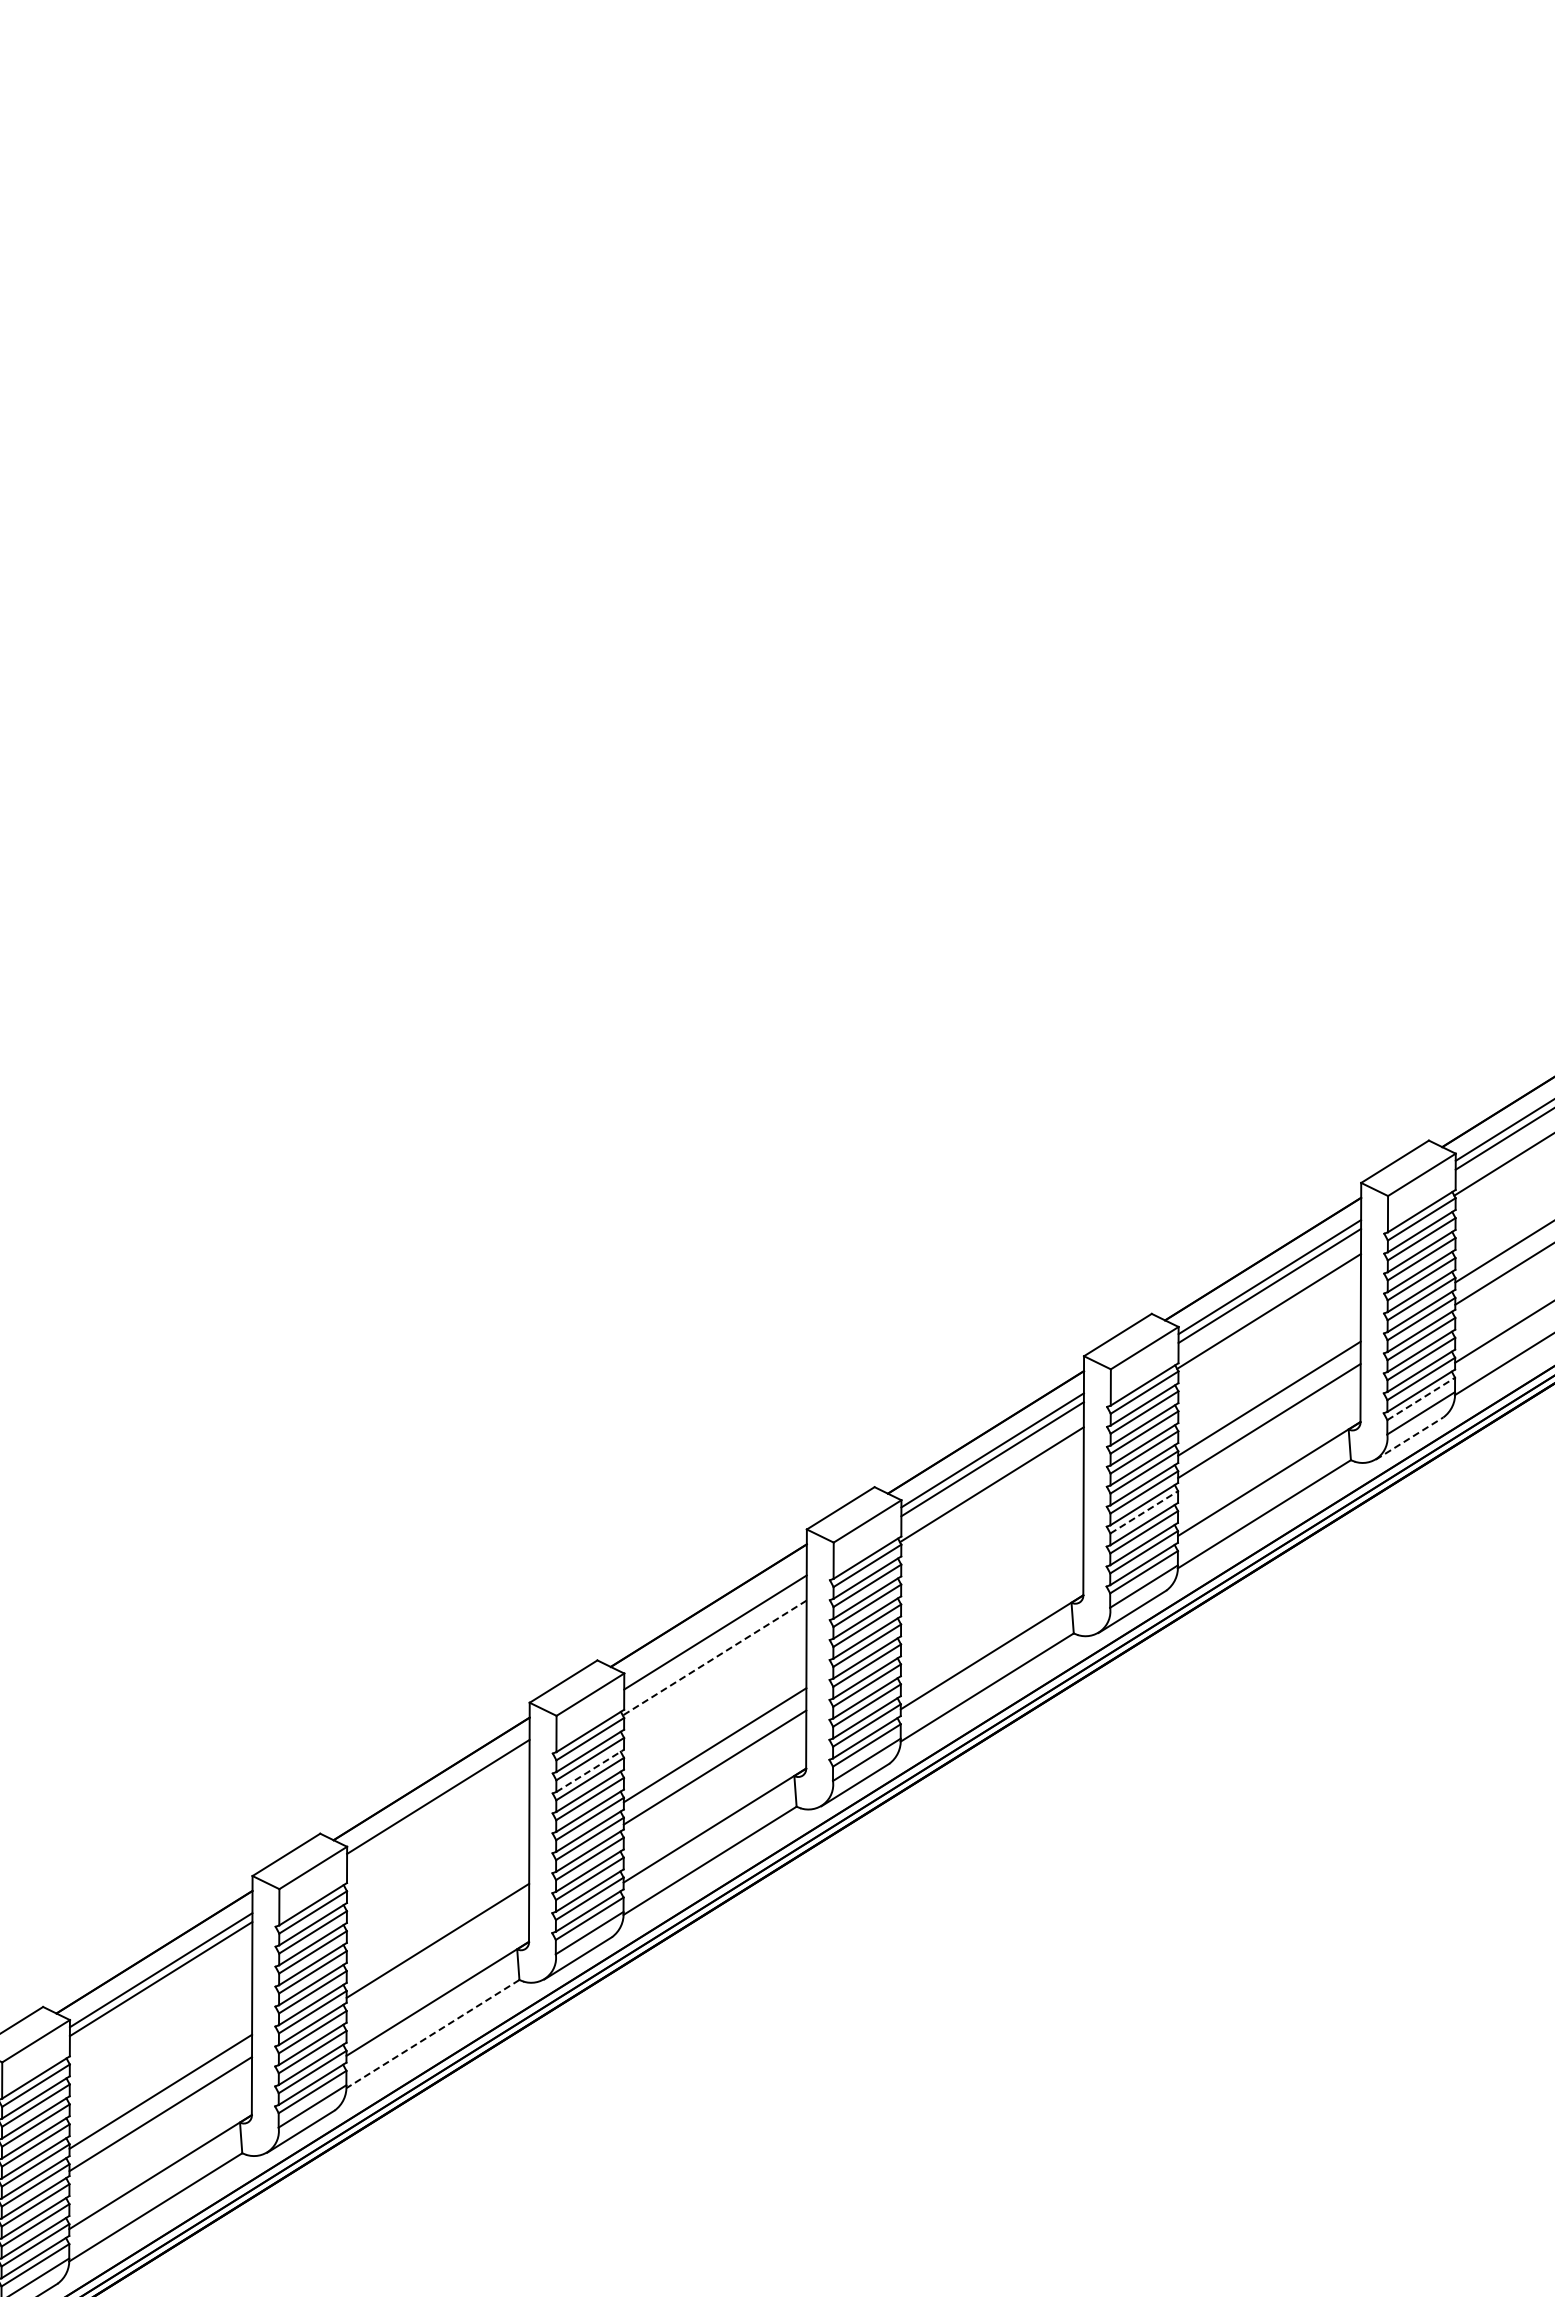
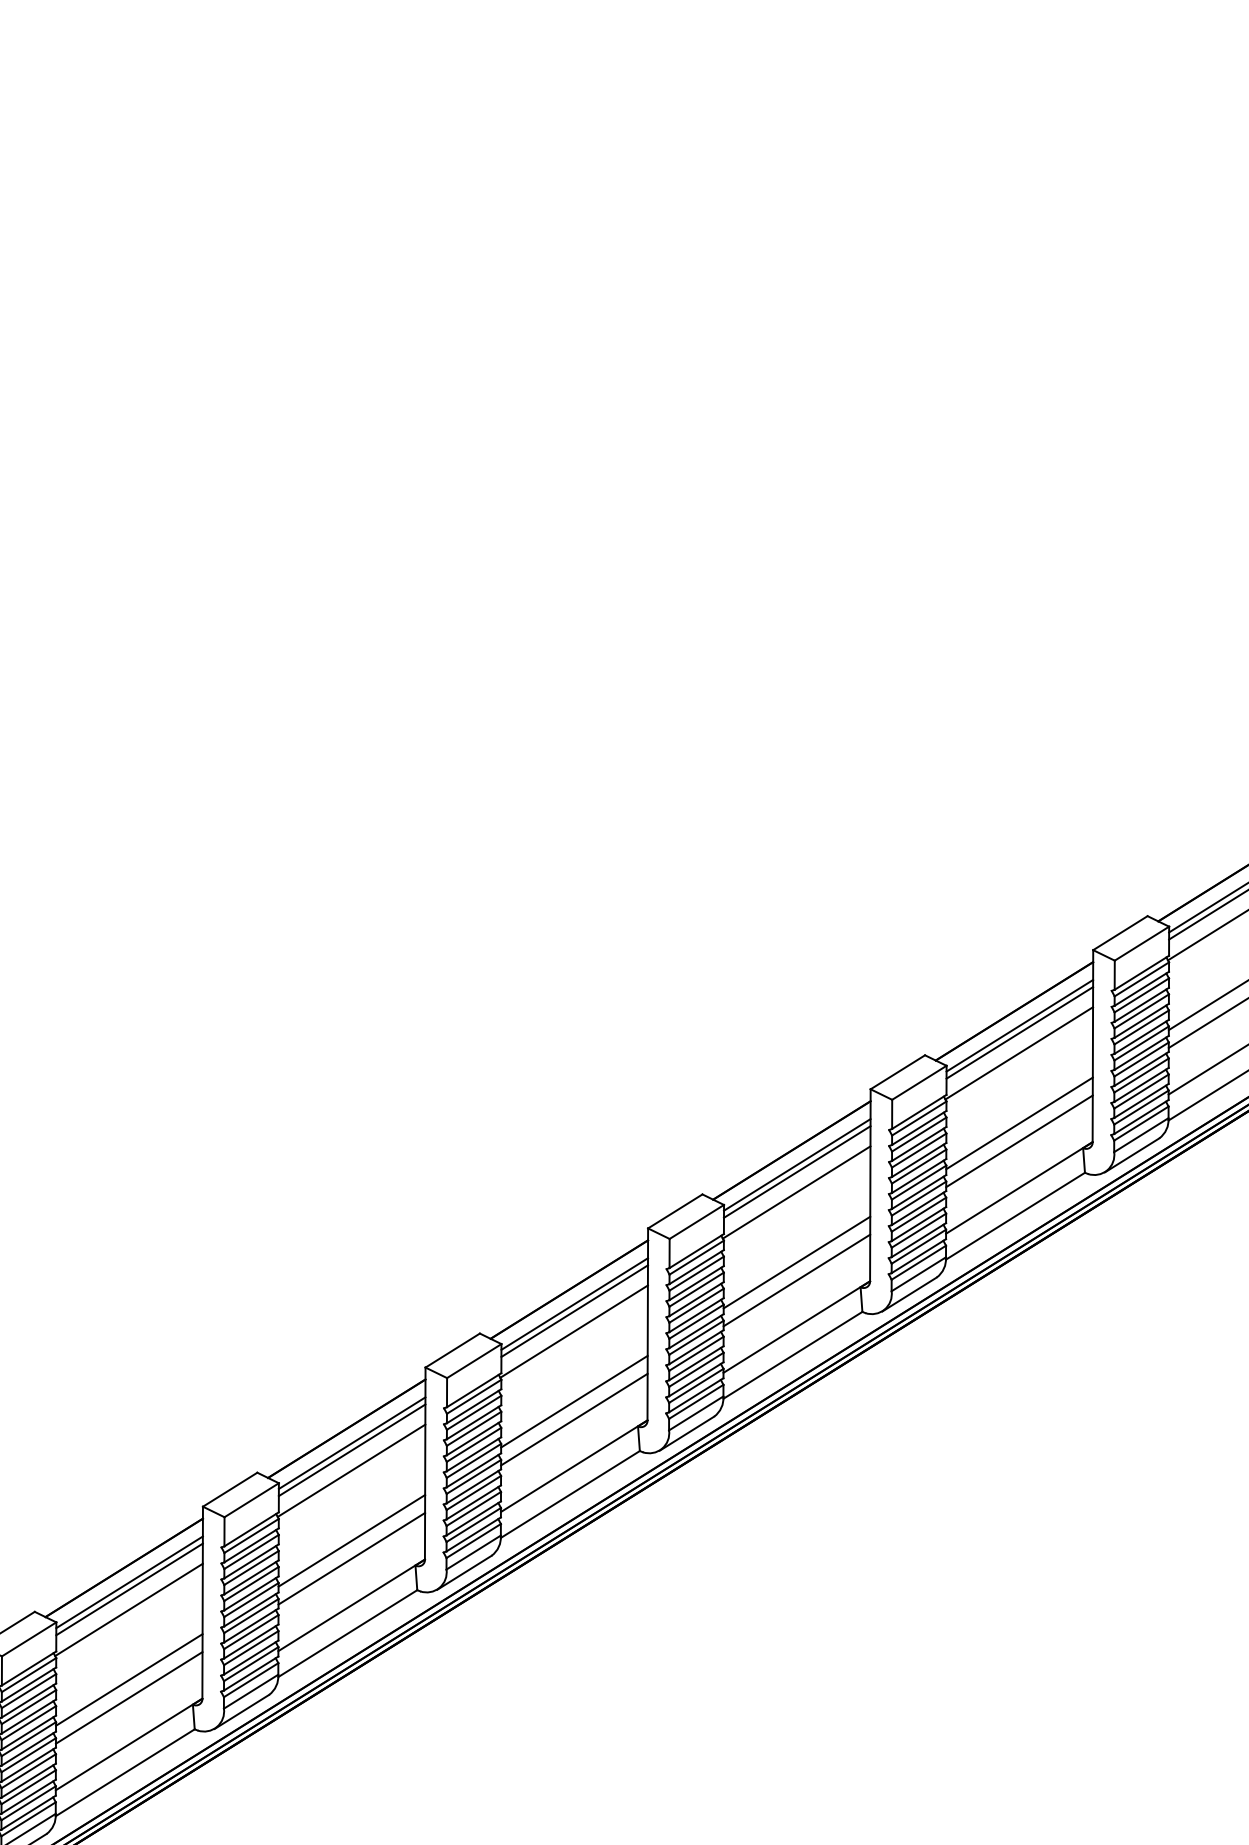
line: (1421, 1398) -> (1141, 1123), dashed -> solid
line: (1409, 1438) -> (1131, 1155), dashed -> solid
line: (1144, 1512) -> (919, 1214), dashed -> solid
line: (992, 1571) -> (797, 1262), added
line: (991, 1594) -> (796, 1280), added
line: (715, 1623) -> (574, 1303), added
line: (714, 1658) -> (573, 1332), dashed -> solid
line: (590, 1770) -> (474, 1421), dashed -> solid
line: (438, 1805) -> (352, 1450), added
line: (437, 1830) -> (351, 1470), added
line: (437, 1918) -> (351, 1540), added
line: (160, 2004) -> (129, 1609), added
line: (432, 2034) -> (347, 1633), dashed -> solid

